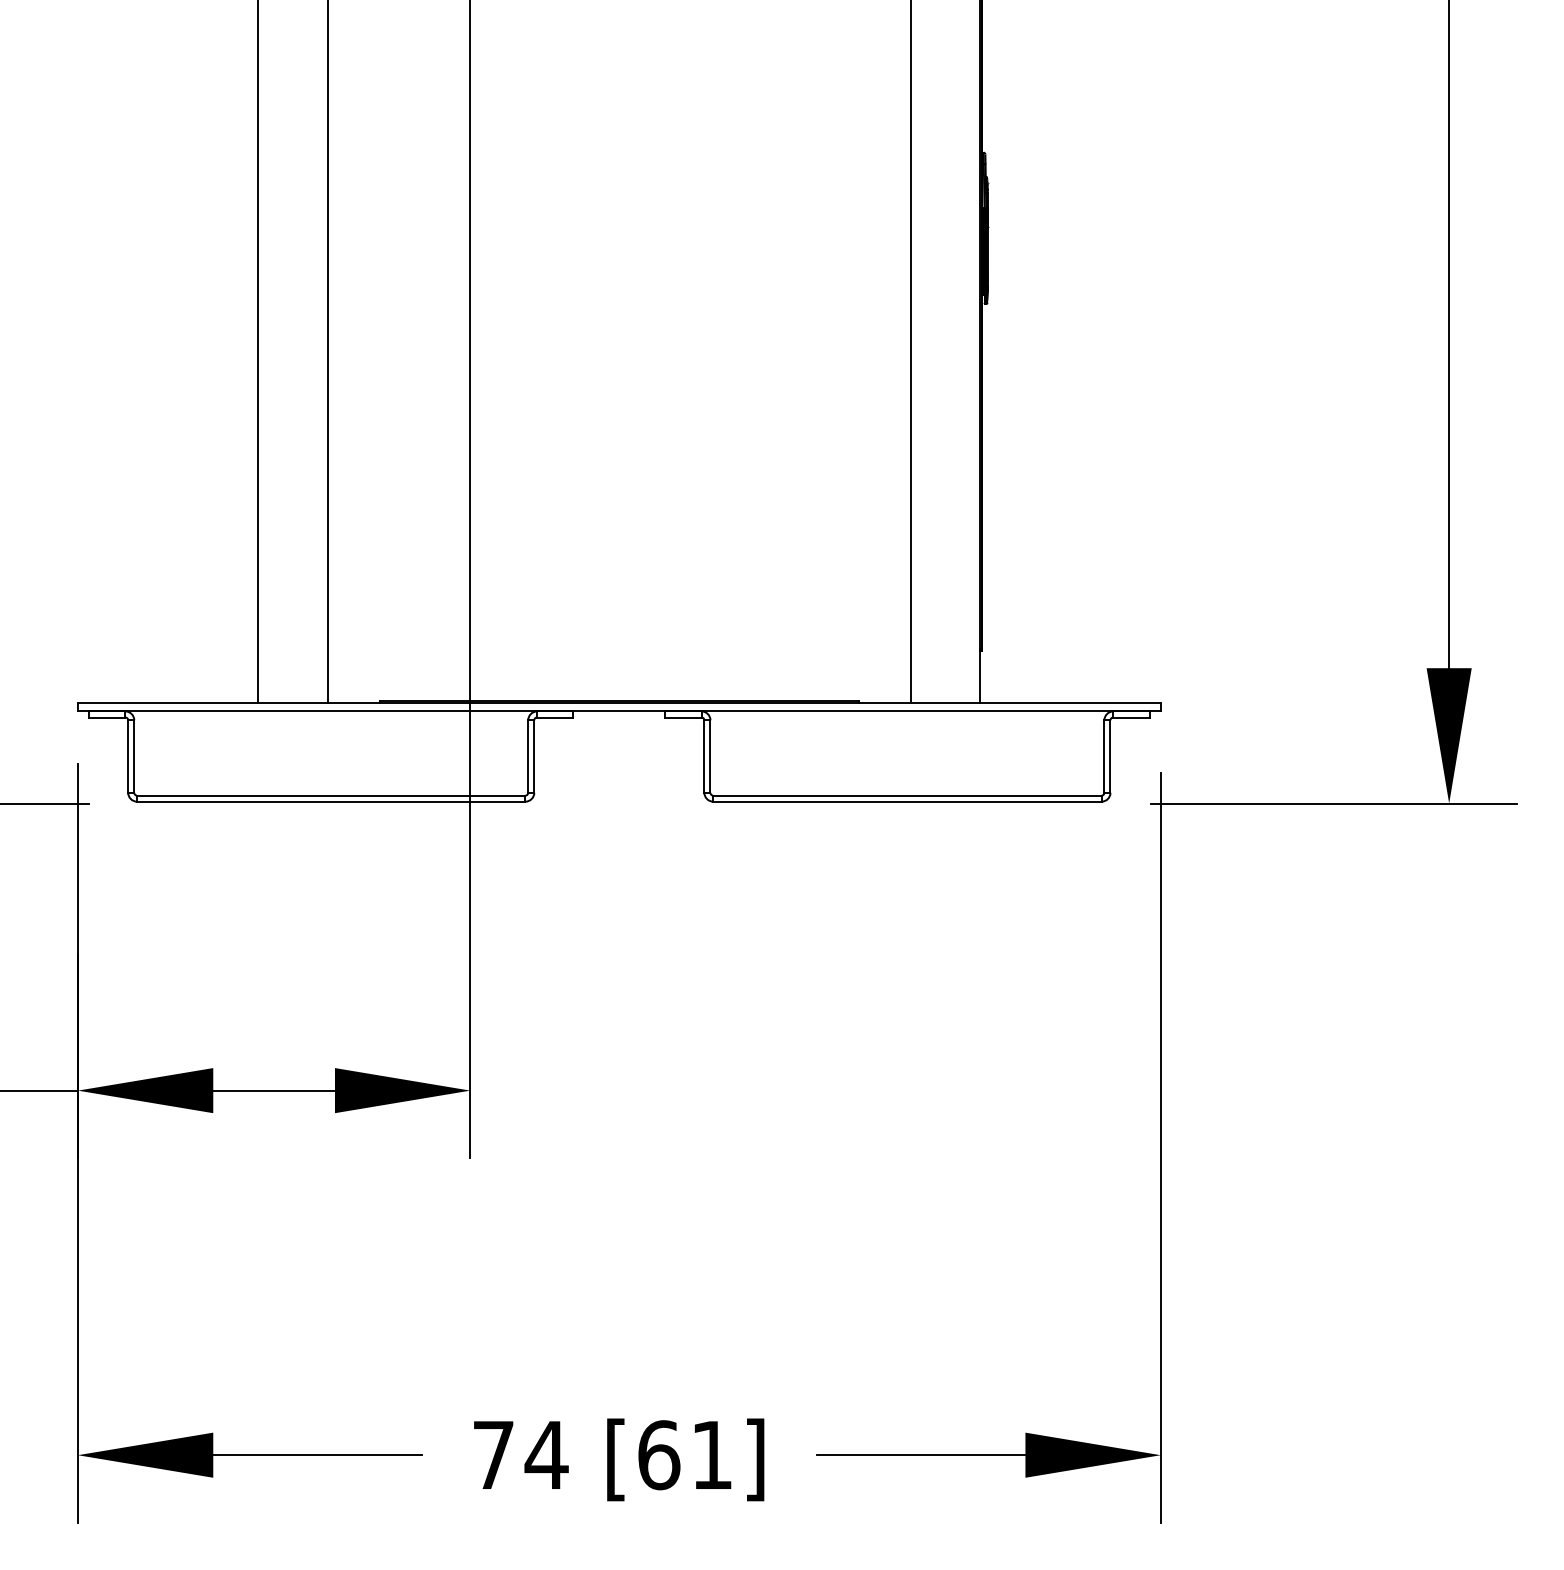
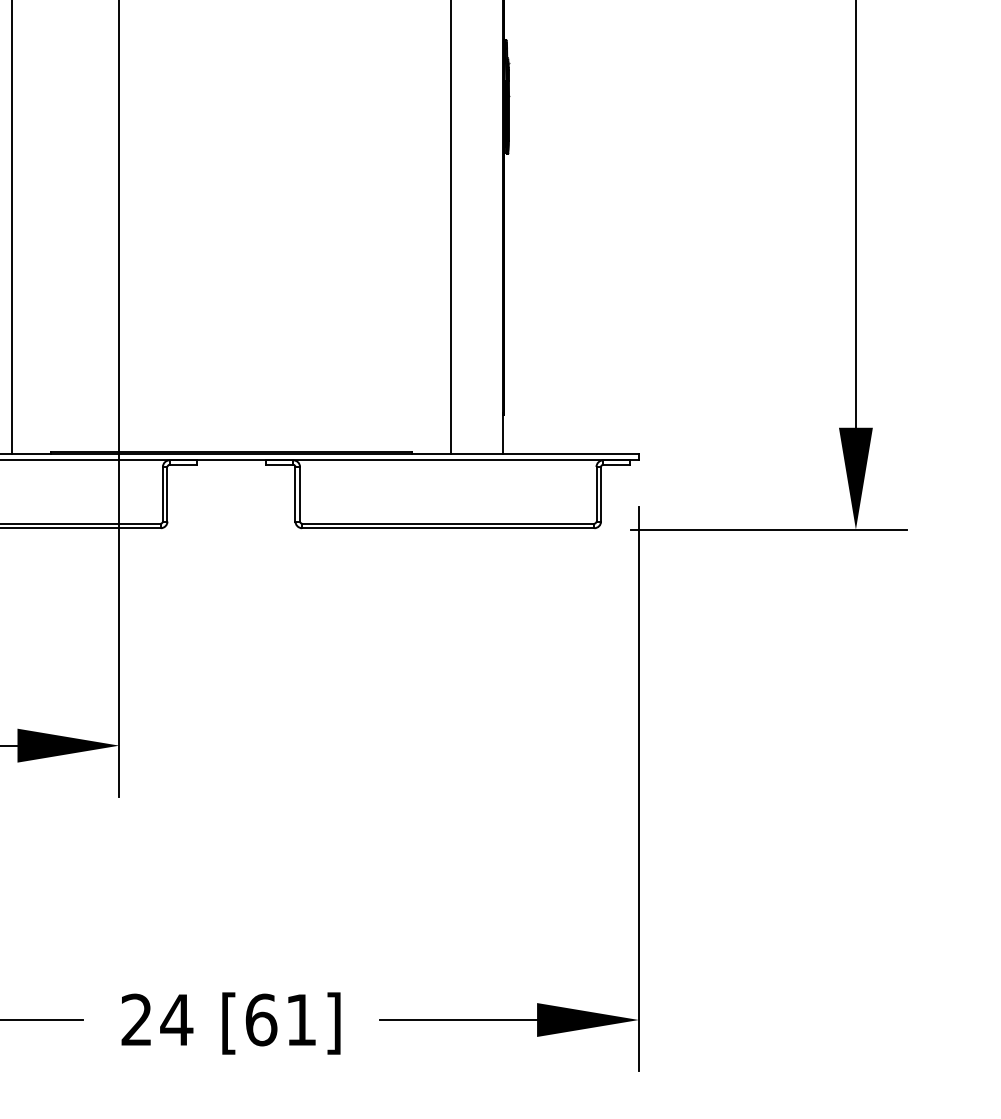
text: (493, 1454) -> (136, 1019), 74 -> 24

